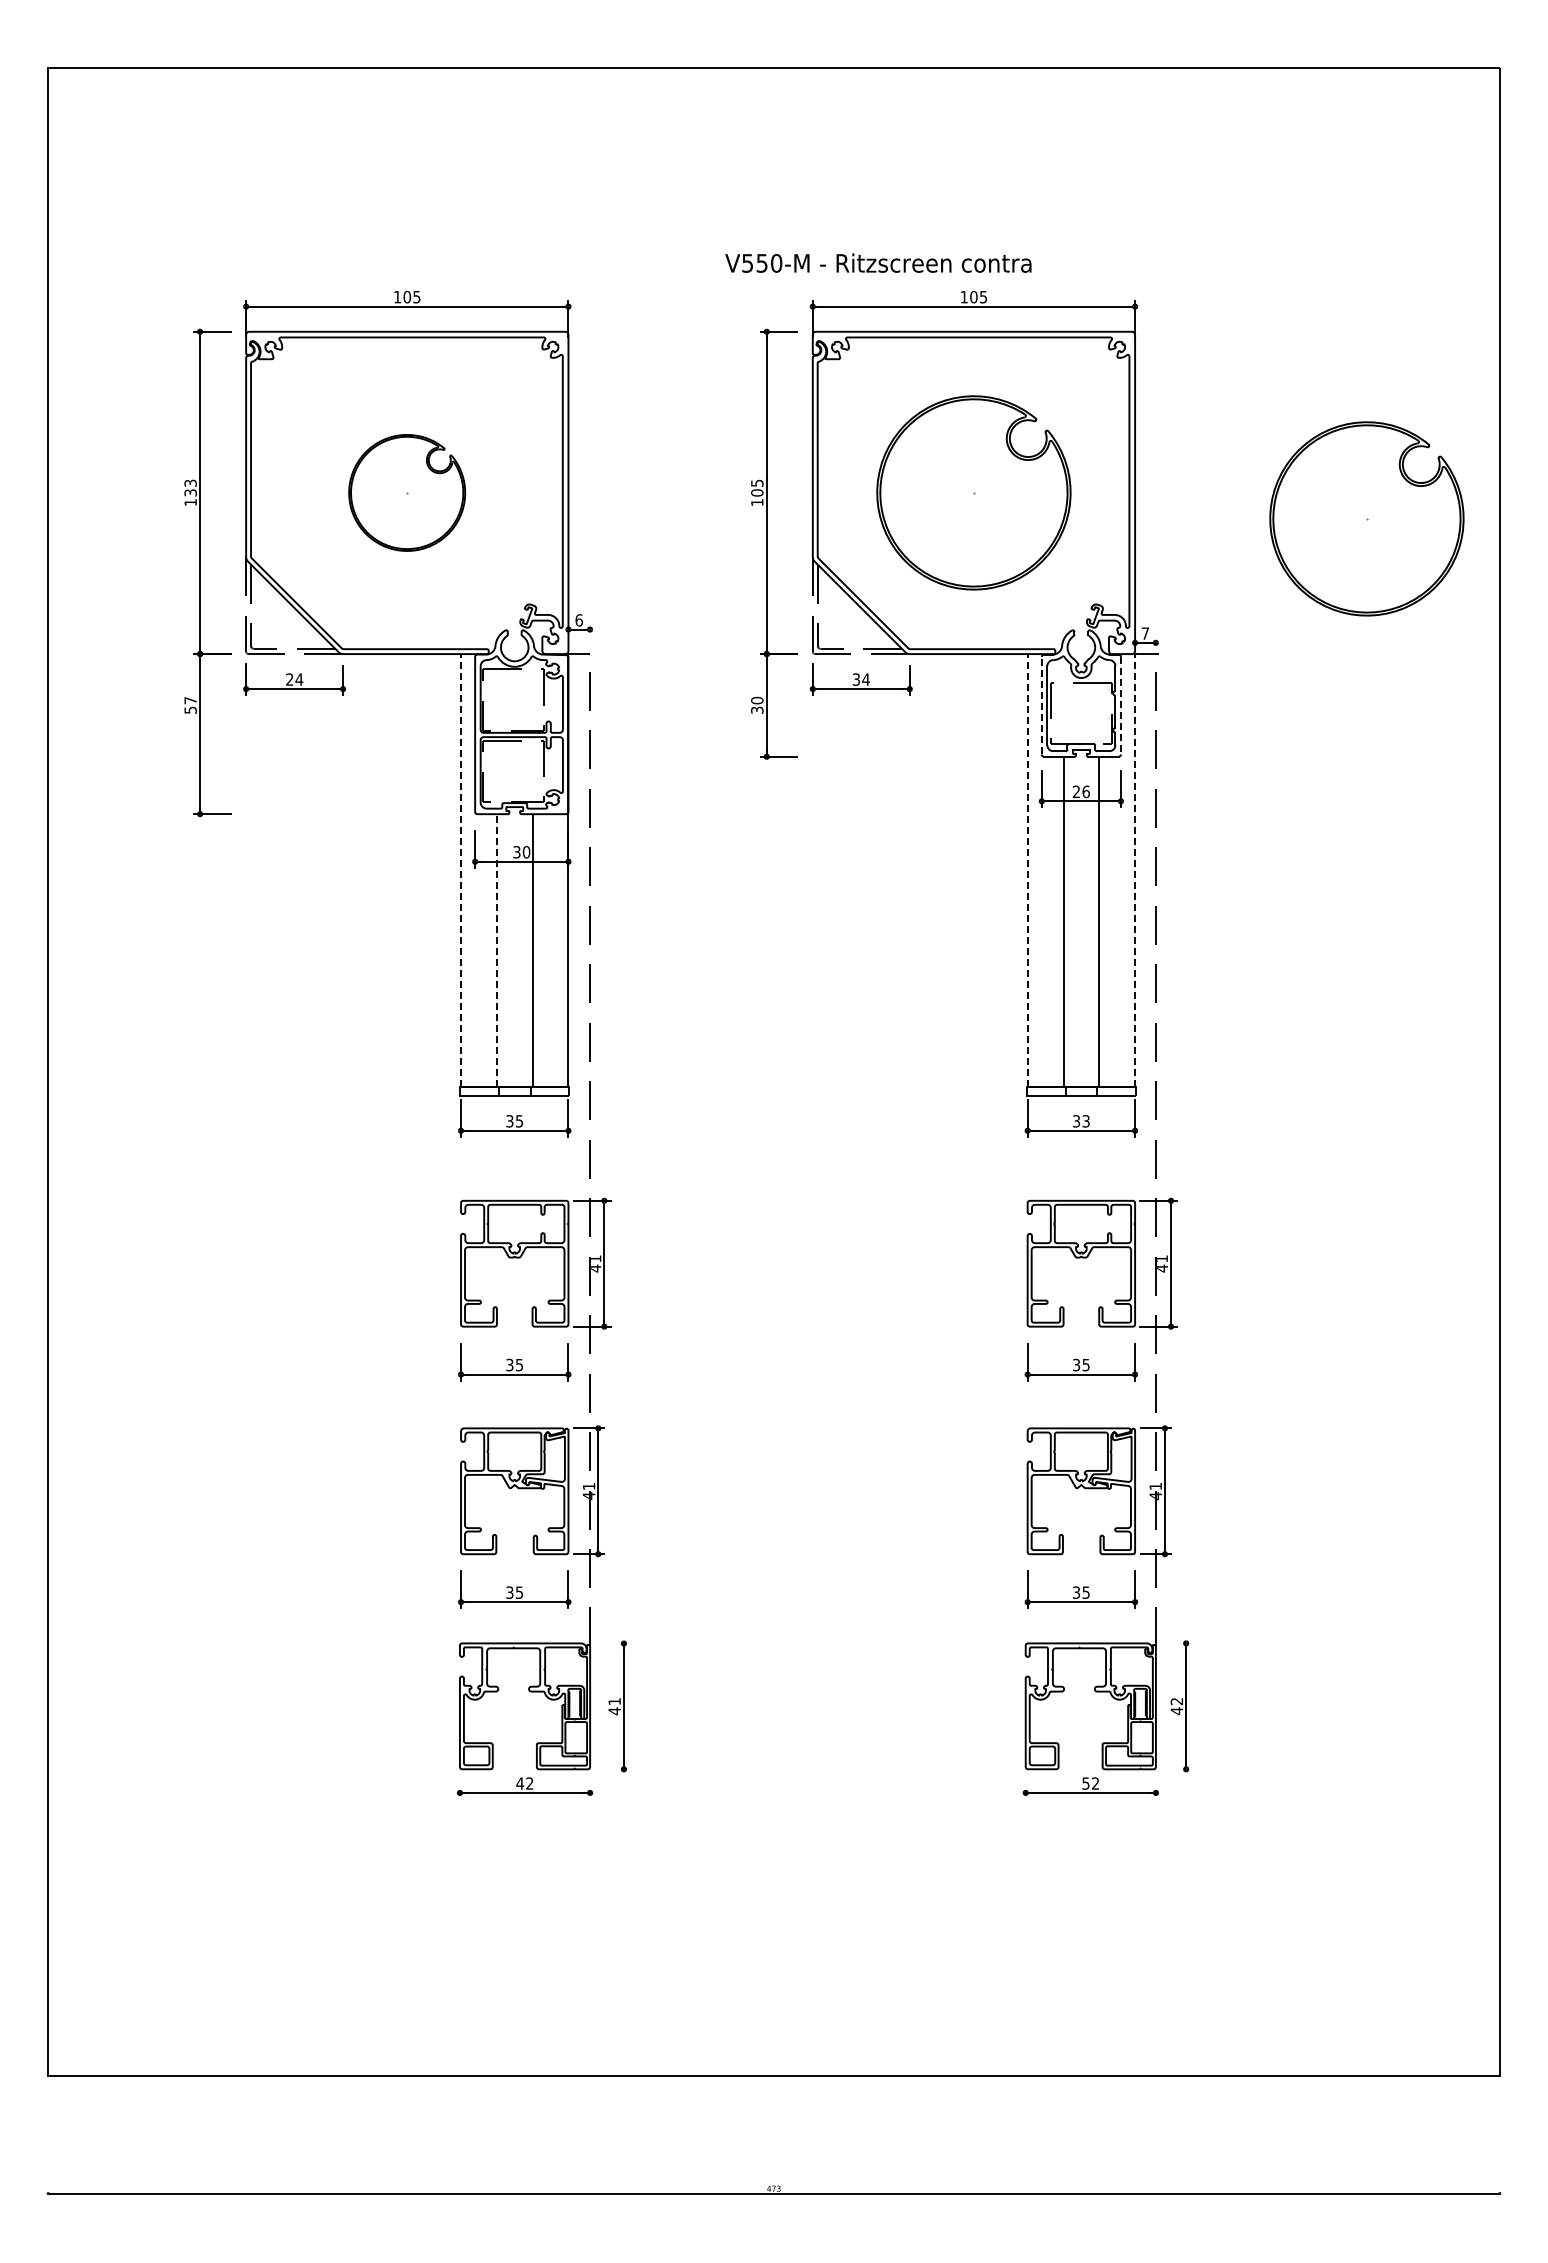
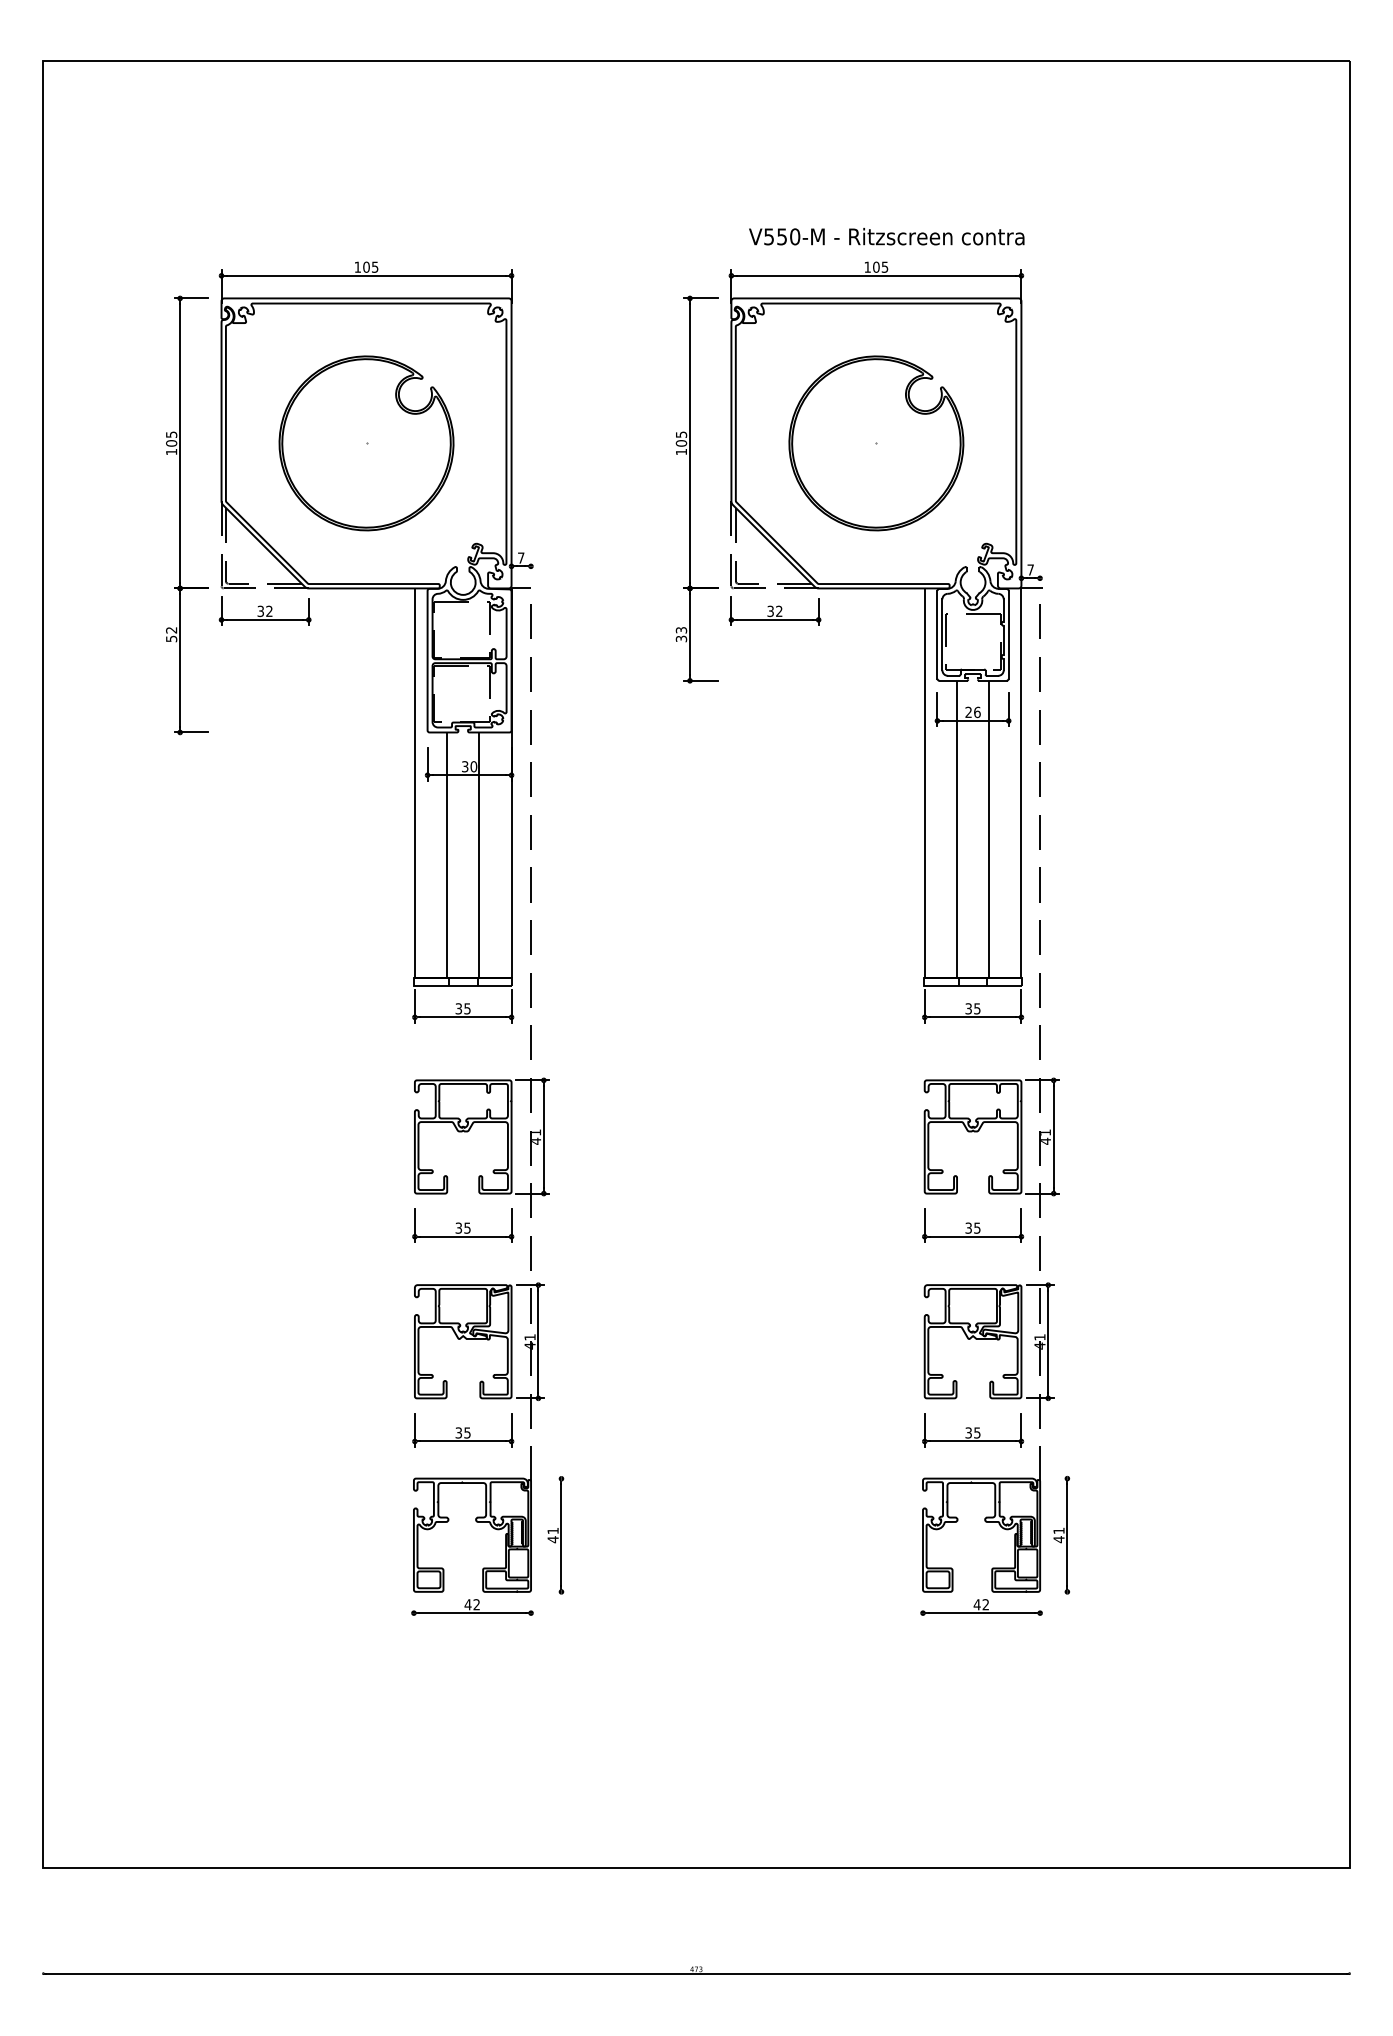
text: (878, 262) -> (886, 236), moved
text: (190, 487) -> (171, 438), 133 -> 105
part: (406, 492) -> (365, 443), size x1.67
part: (1366, 518) -> (1229, 466), removed
text: (579, 620) -> (521, 558), 6 -> 7
text: (294, 679) -> (265, 611), 24 -> 32
text: (865, 679) -> (778, 611), 34 -> 32
text: (190, 700) -> (171, 630), 57 -> 52
text: (757, 700) -> (681, 630), 30 -> 33
line: (1041, 705) -> (937, 634), dashed -> solid
line: (1120, 705) -> (1008, 634), dashed -> solid
line: (461, 869) -> (415, 782), dashed -> solid
line: (1027, 869) -> (924, 782), dashed -> solid
line: (1135, 869) -> (1021, 782), dashed -> solid
line: (496, 949) -> (446, 854), dashed -> solid
text: (1085, 1120) -> (976, 1008), 33 -> 35
text: (1176, 1701) -> (1058, 1530), 42 -> 41
text: (1085, 1783) -> (976, 1604), 52 -> 42

